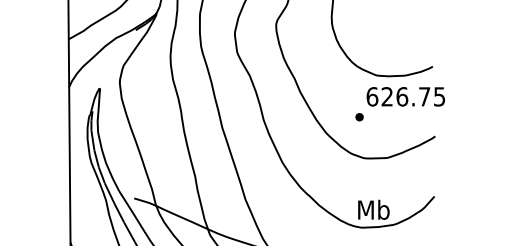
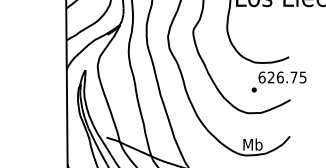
text: (399, 103) -> (278, 81), moved

